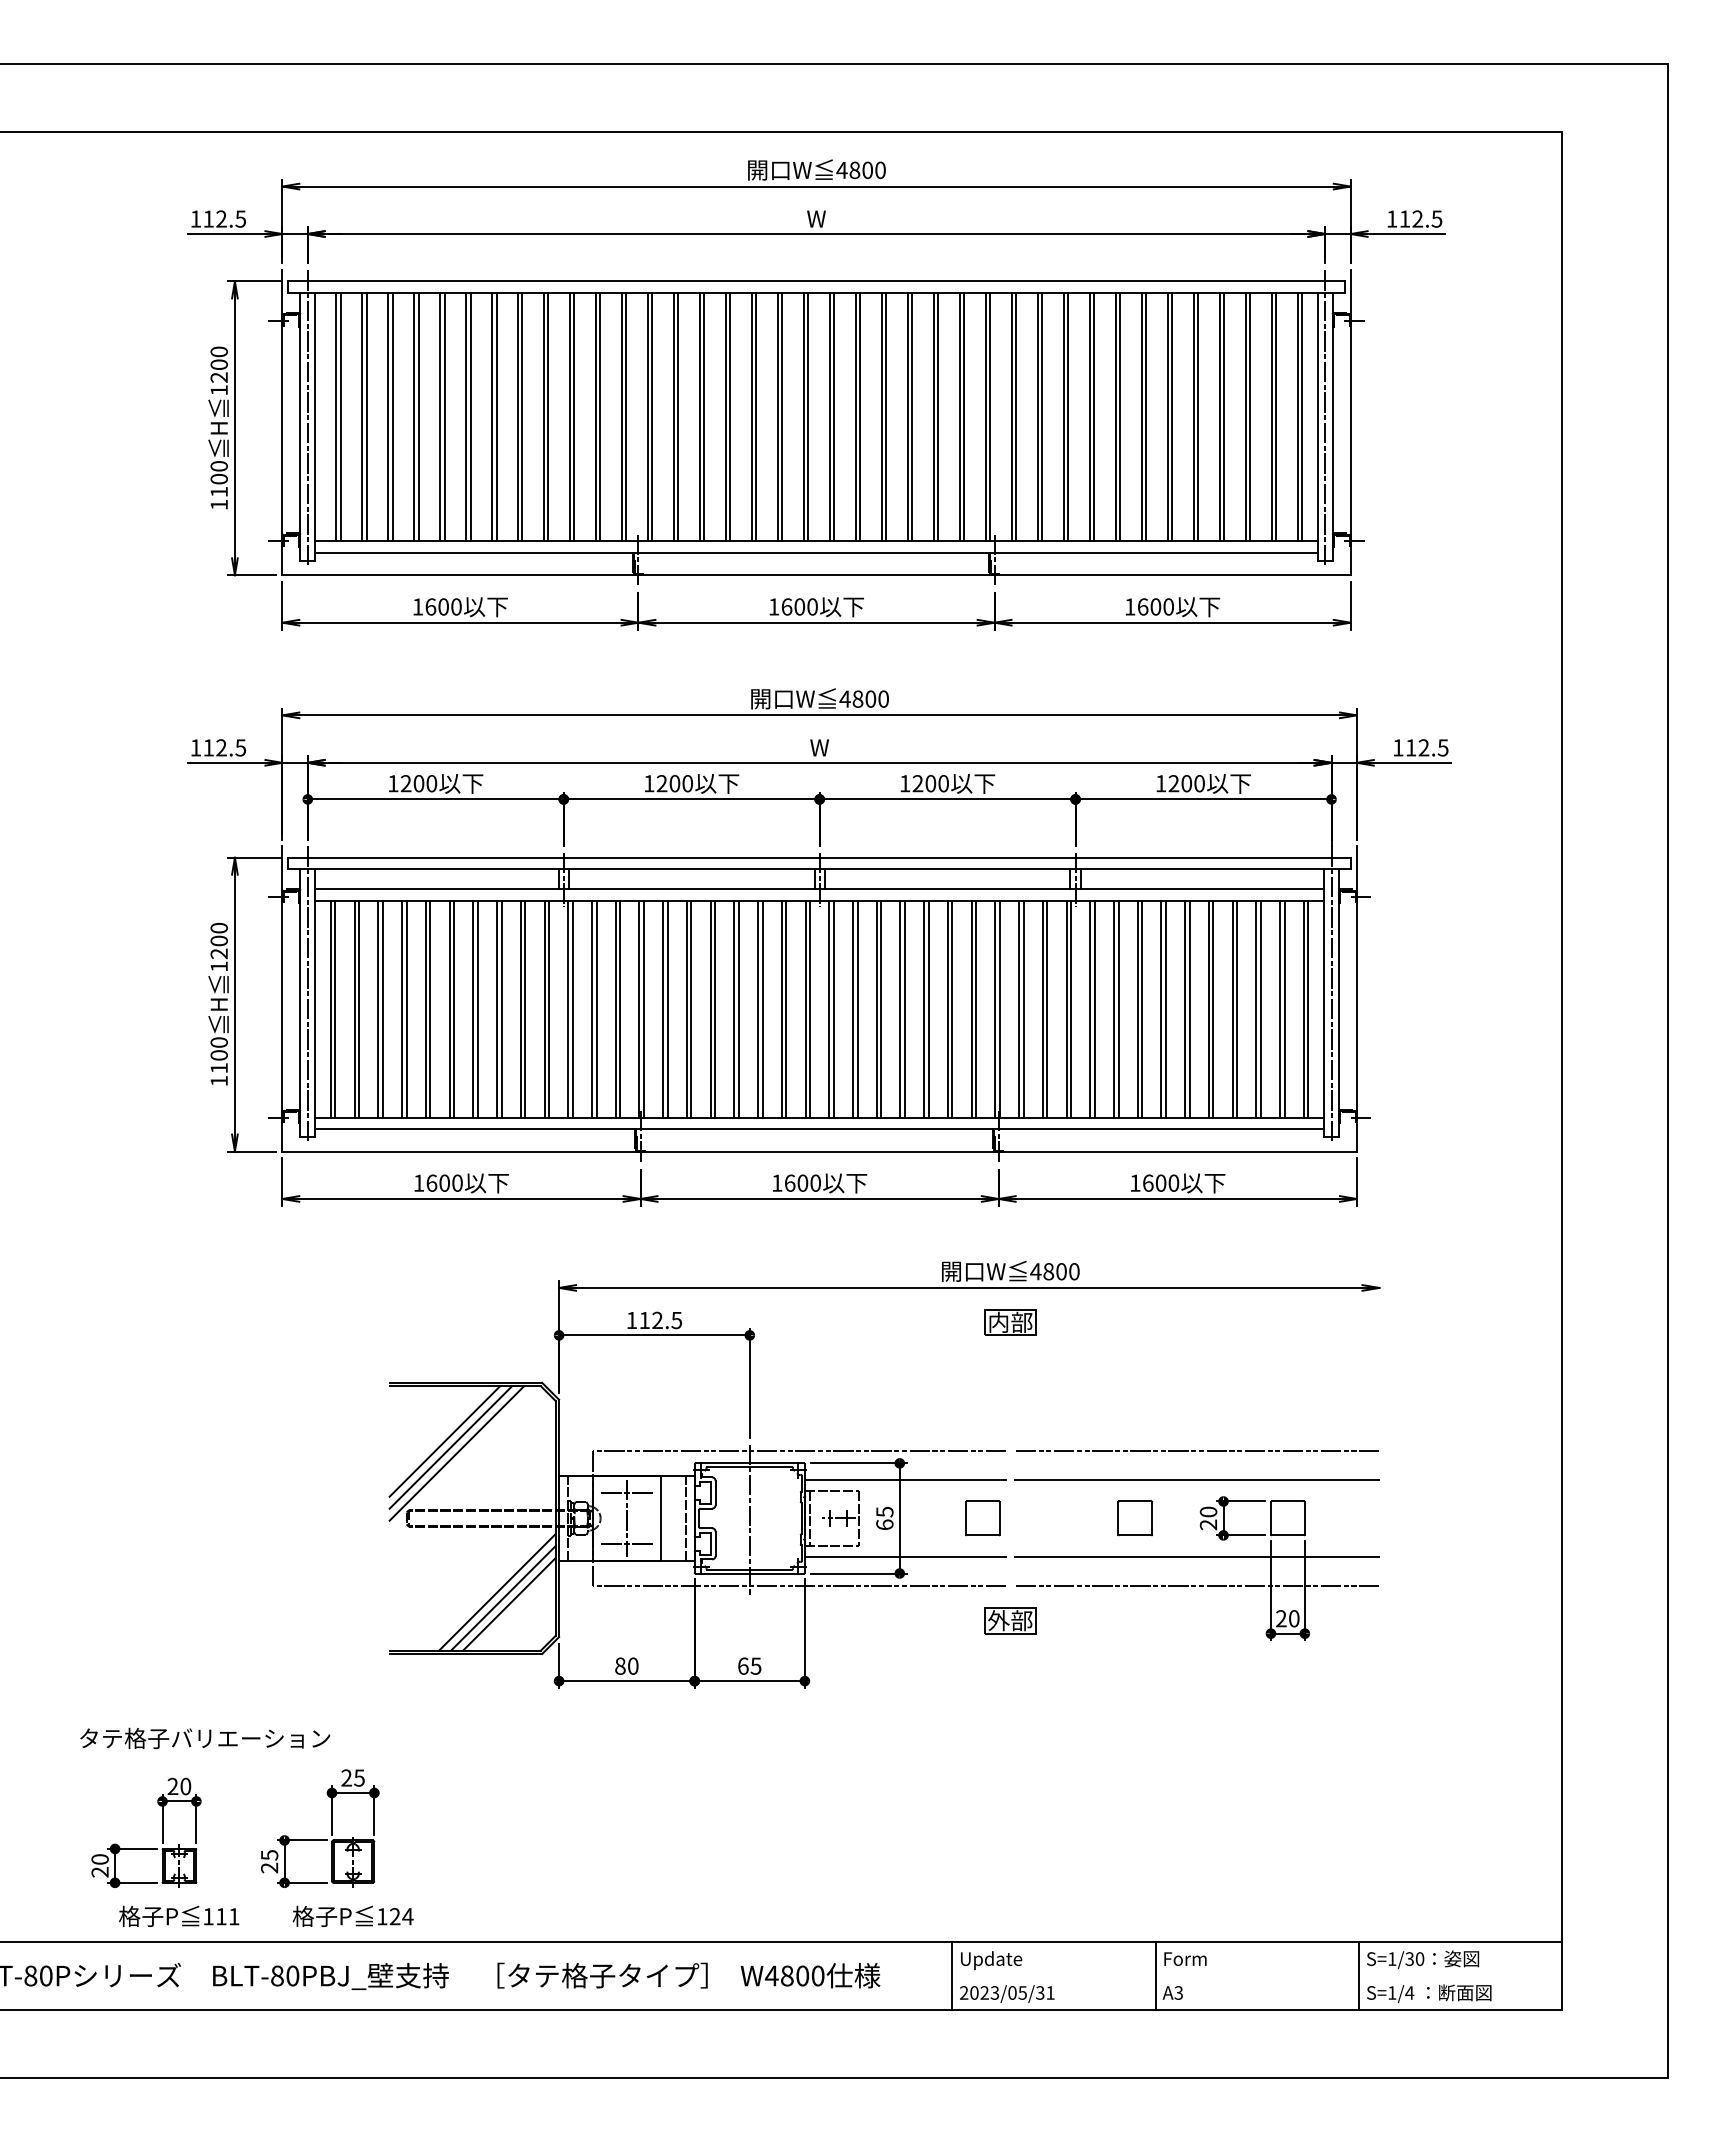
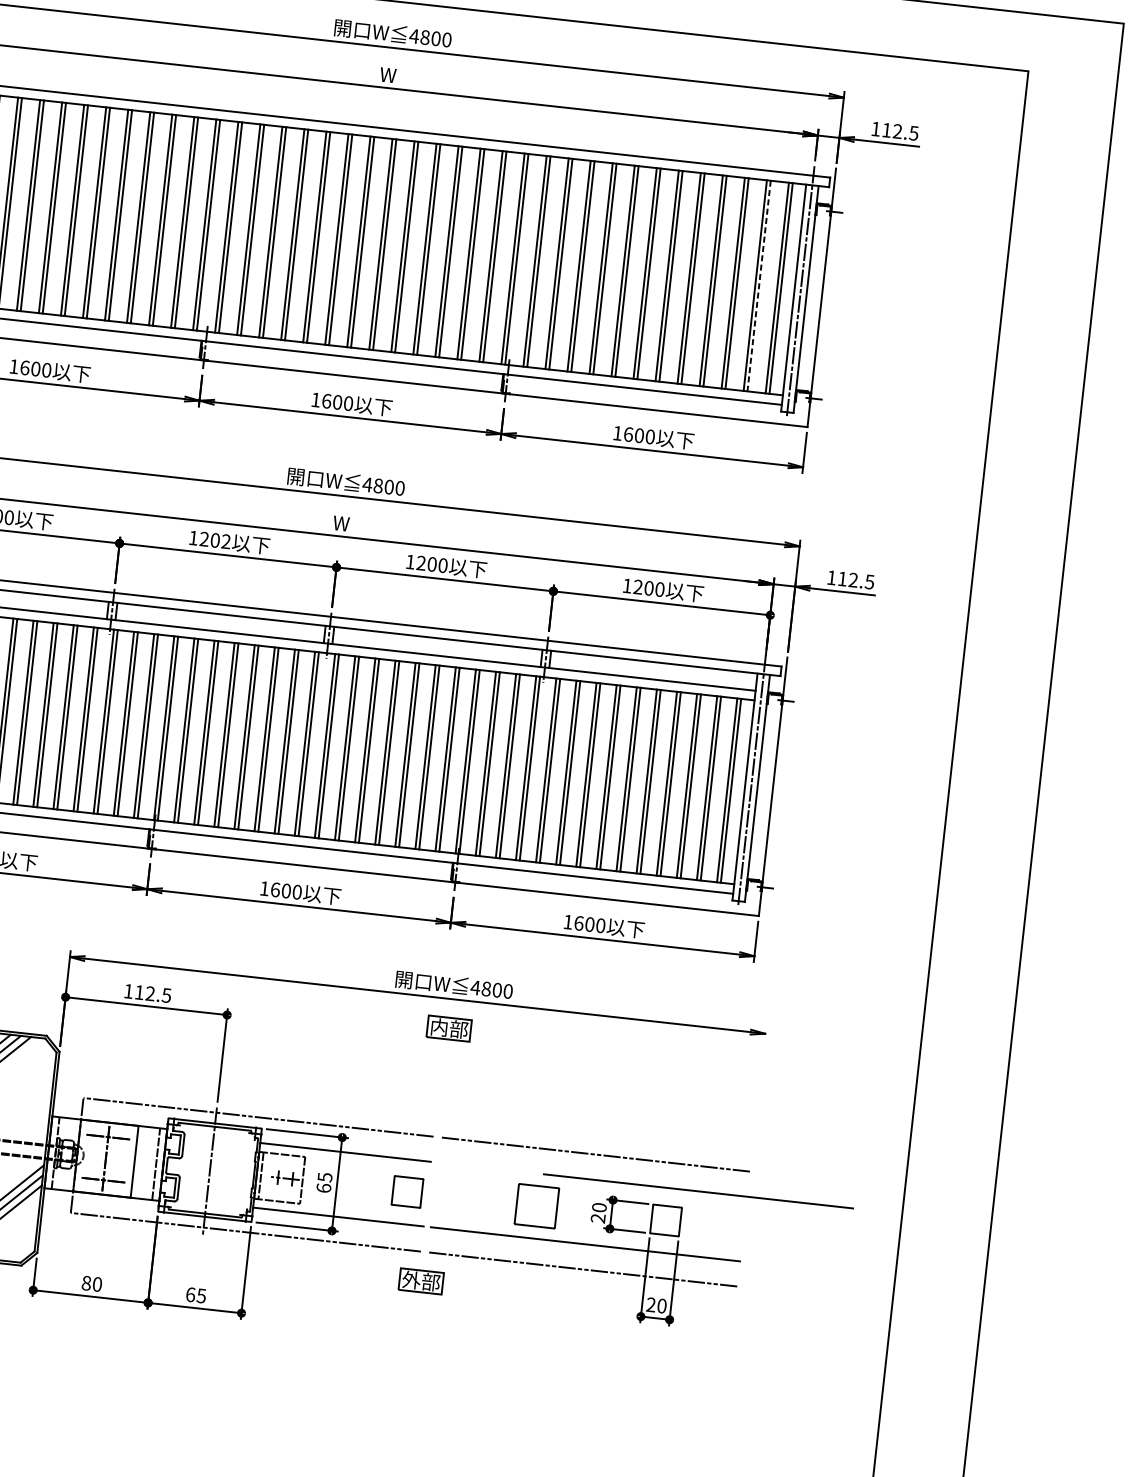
line: (1276, 417) -> (759, 286), solid -> dashed
text: (687, 783) -> (226, 541), 1200 -> 1202
line: (1196, 1479) -> (698, 1190), moved
part: (1134, 1518) -> (536, 1206), size x1.4

